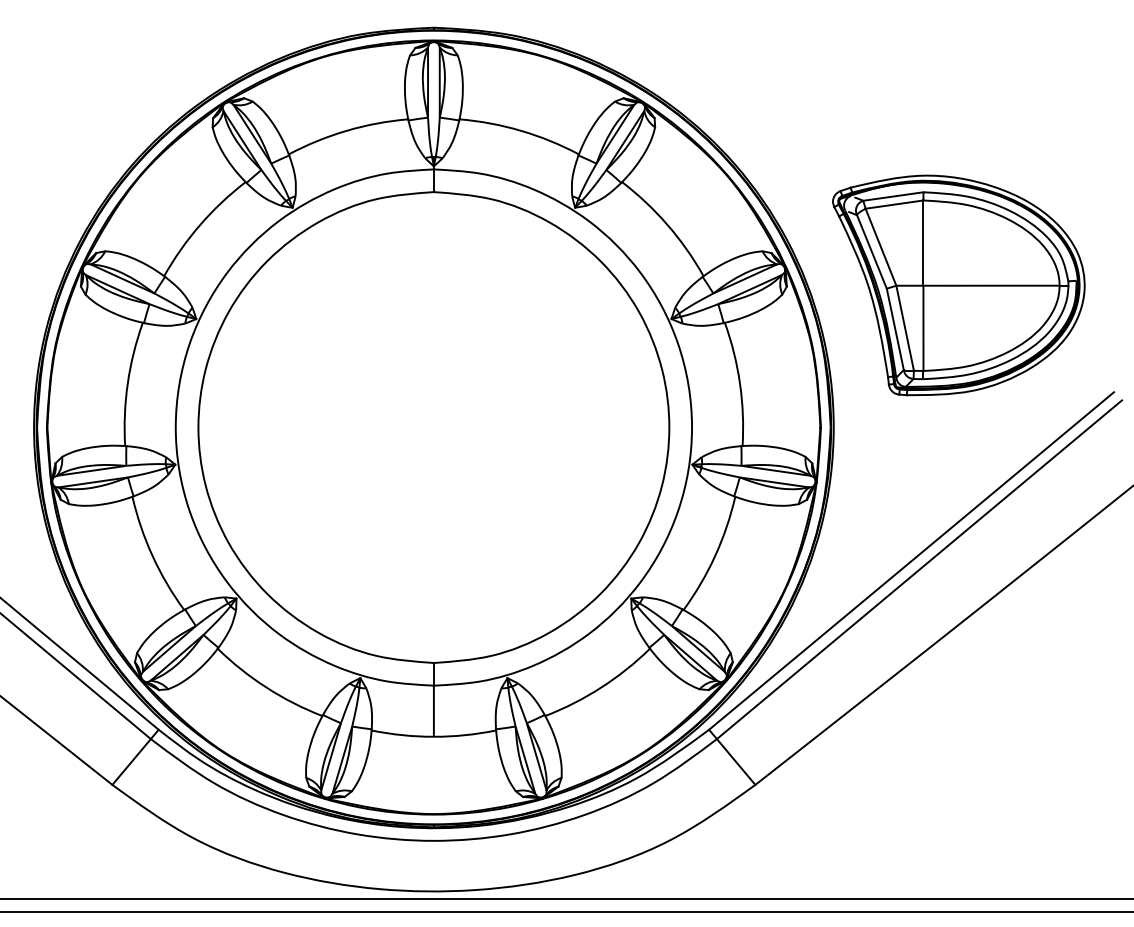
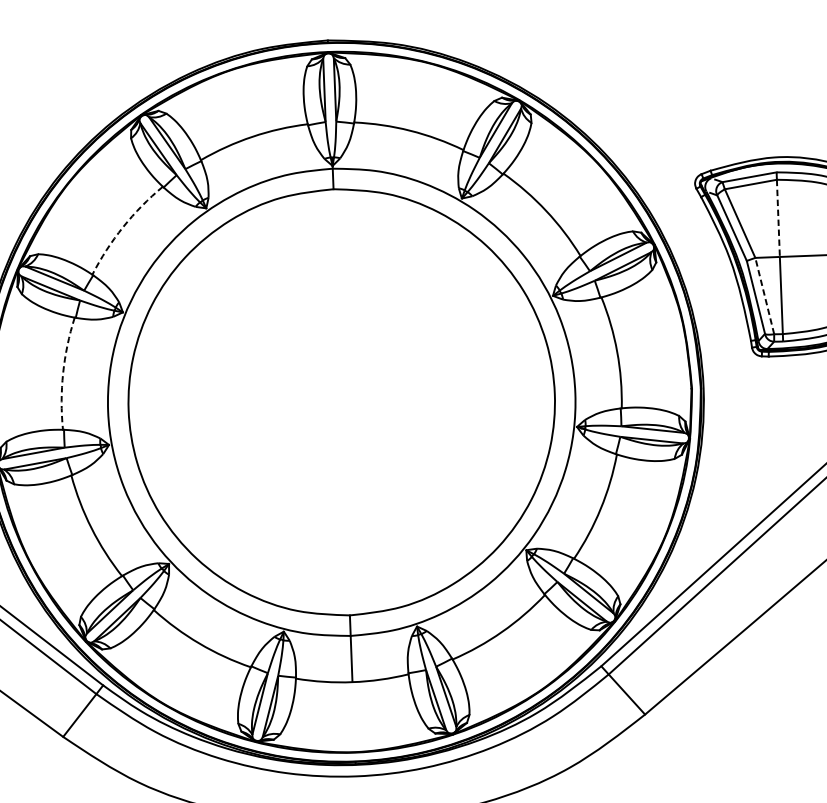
arc: (200, 225) -> (123, 227), solid -> dashed
line: (923, 243) -> (778, 218), solid -> dashed
line: (905, 327) -> (765, 295), solid -> dashed
arc: (127, 383) -> (62, 373), solid -> dashed

